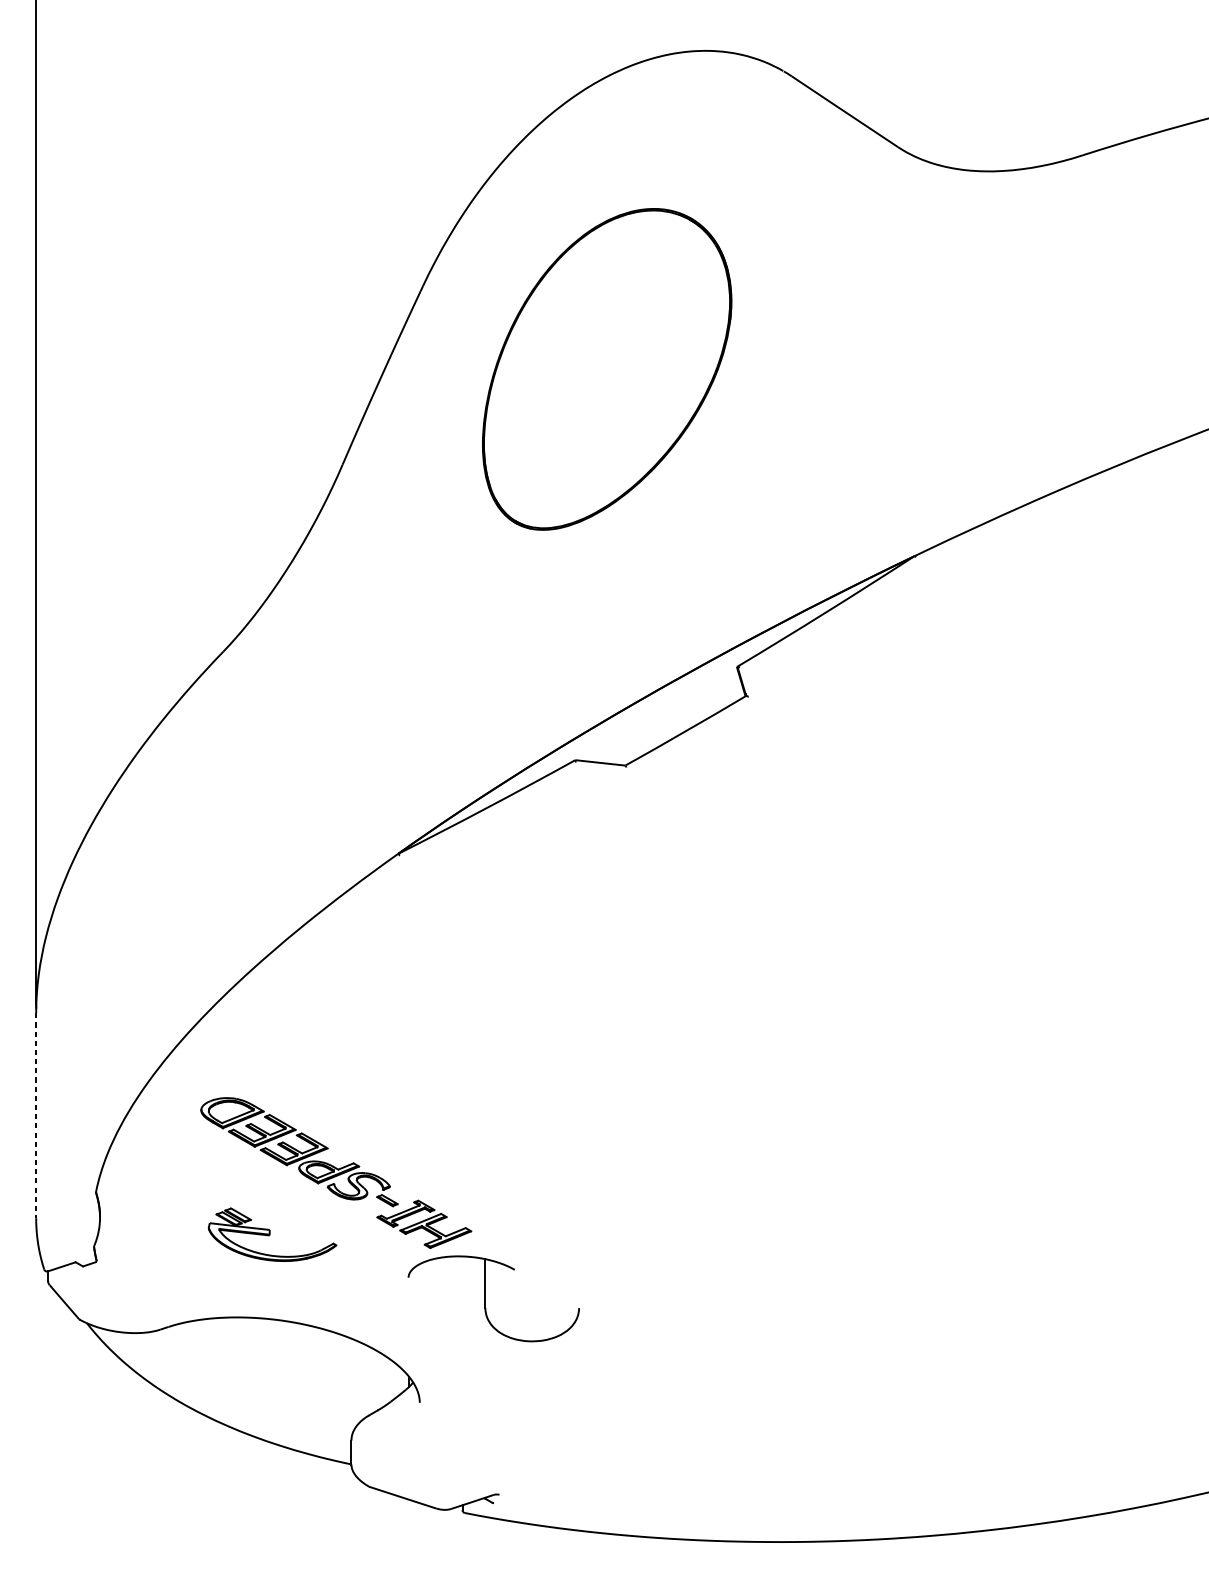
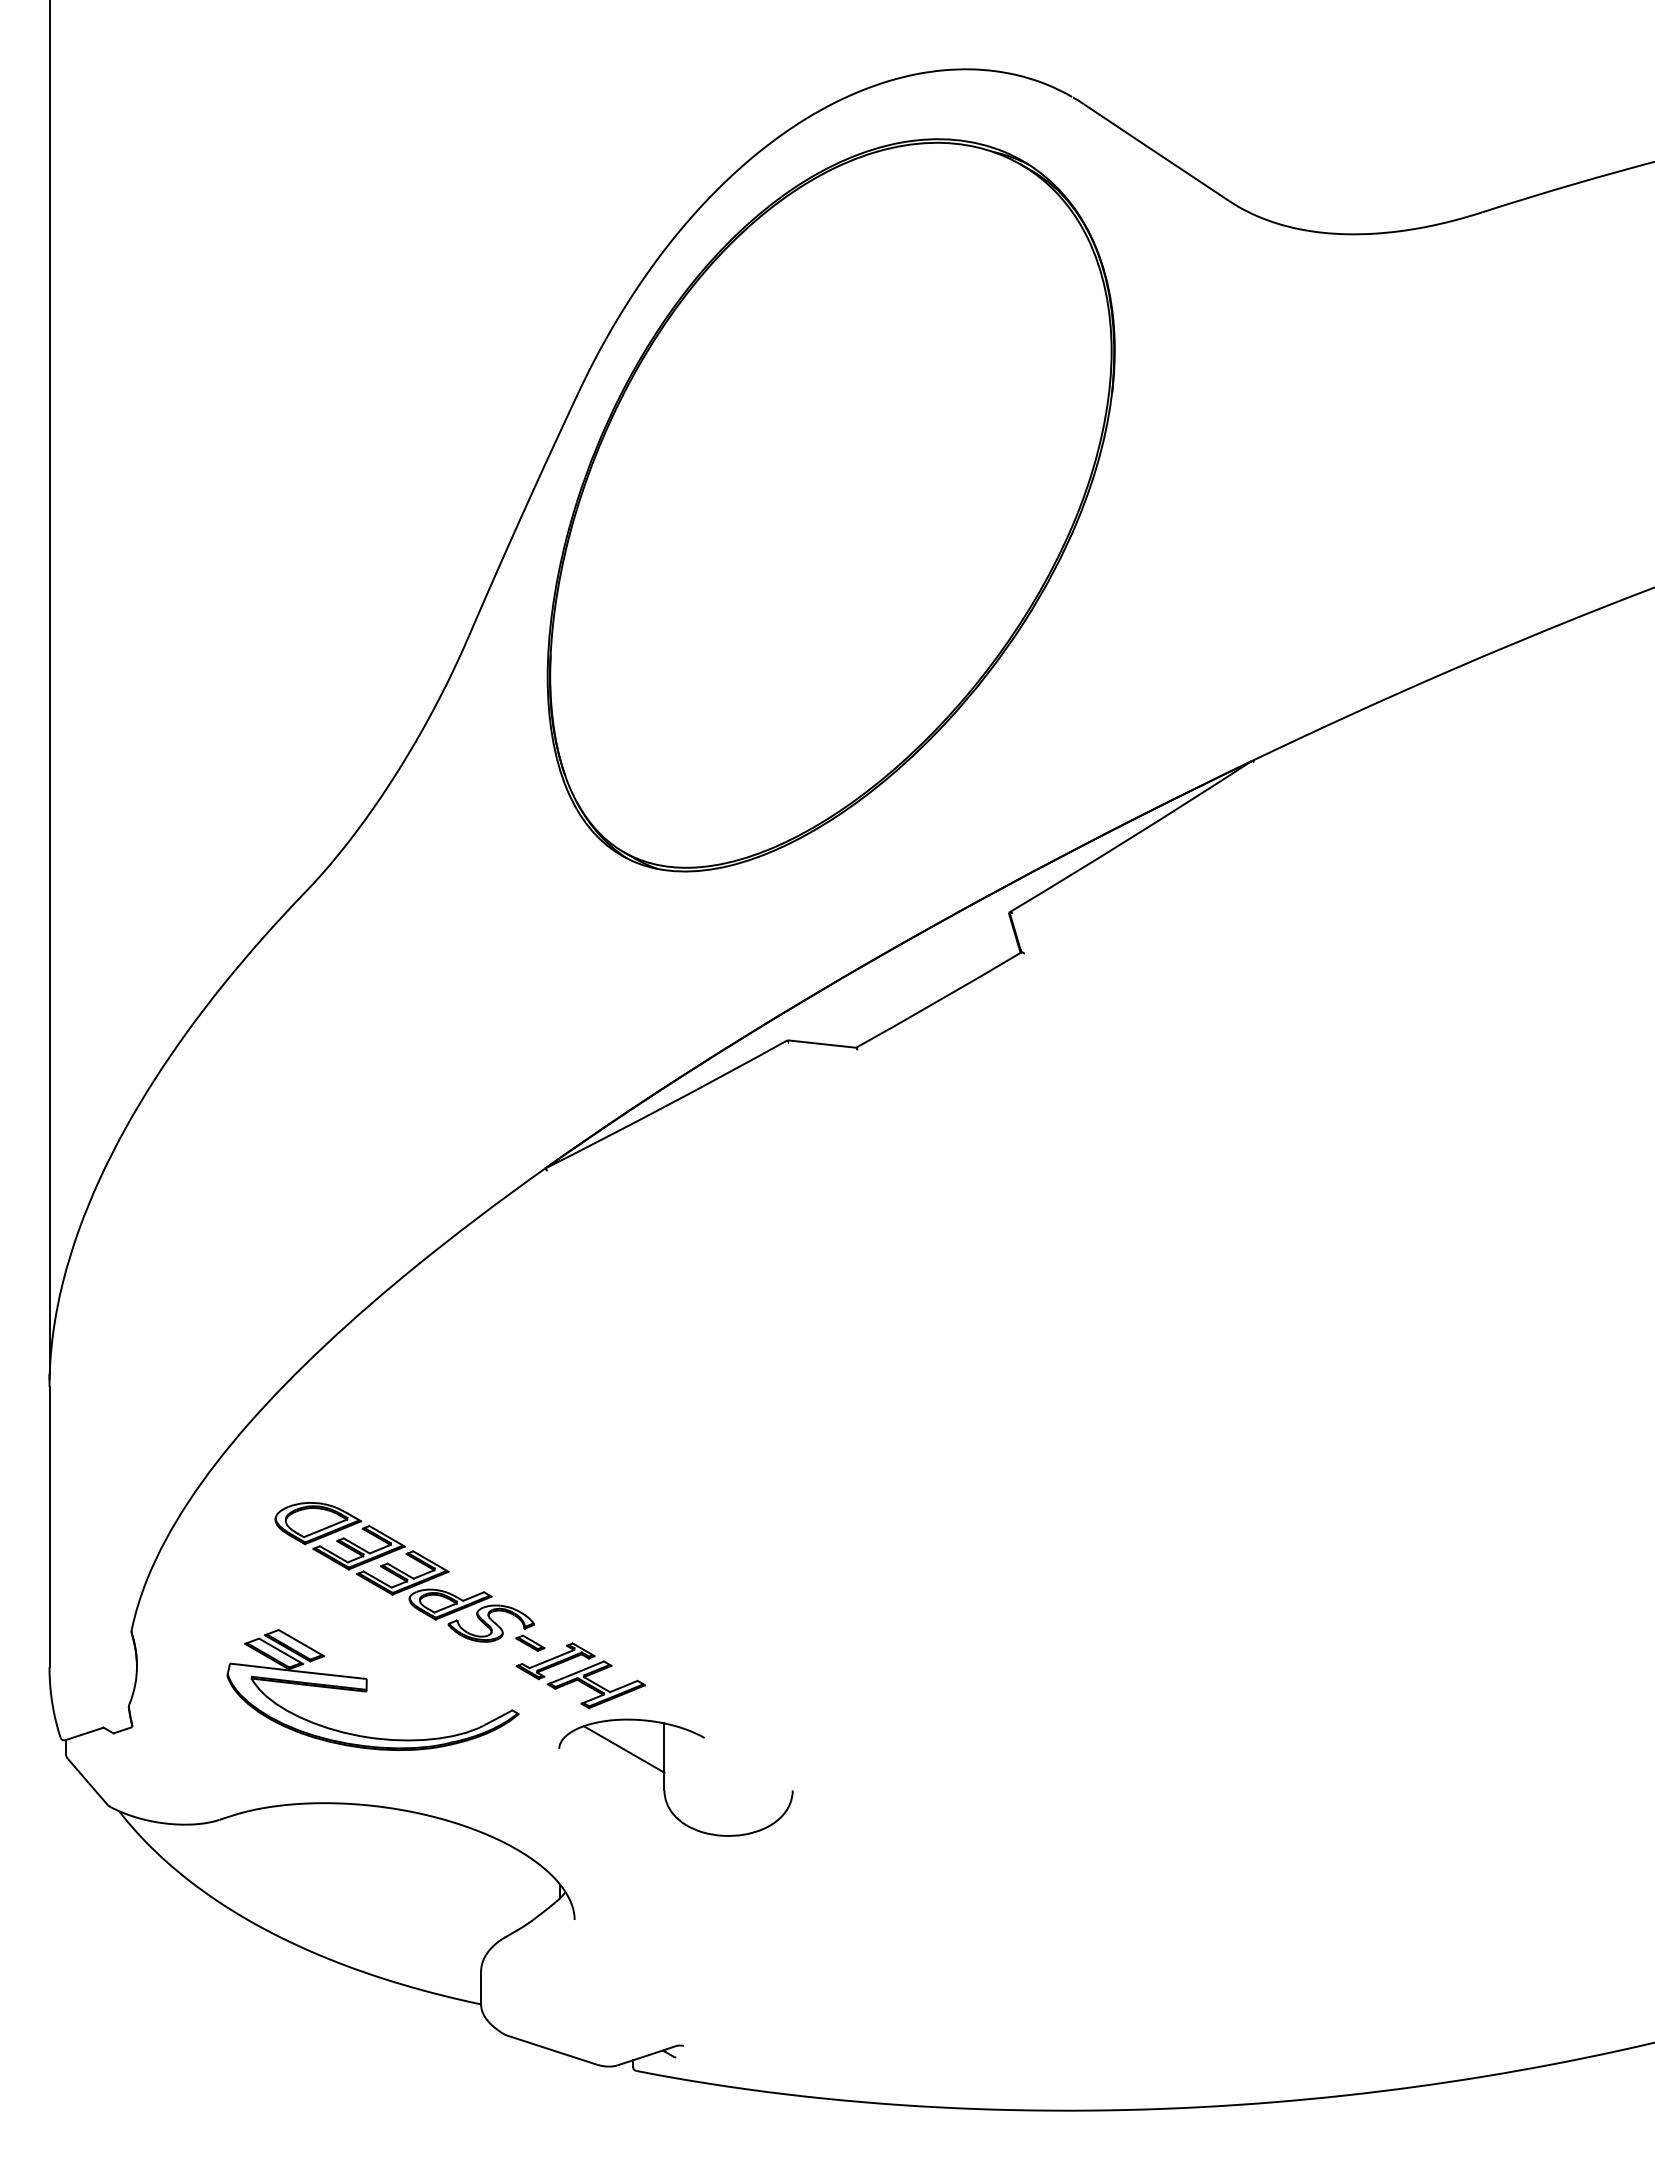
part: (606, 369) -> (830, 505), size x1.67
line: (36, 1116) -> (49, 1527), dashed -> solid
part: (272, 1234) -> (372, 1689), size x1.67
line: (455, 1278) -> (623, 1749), added

